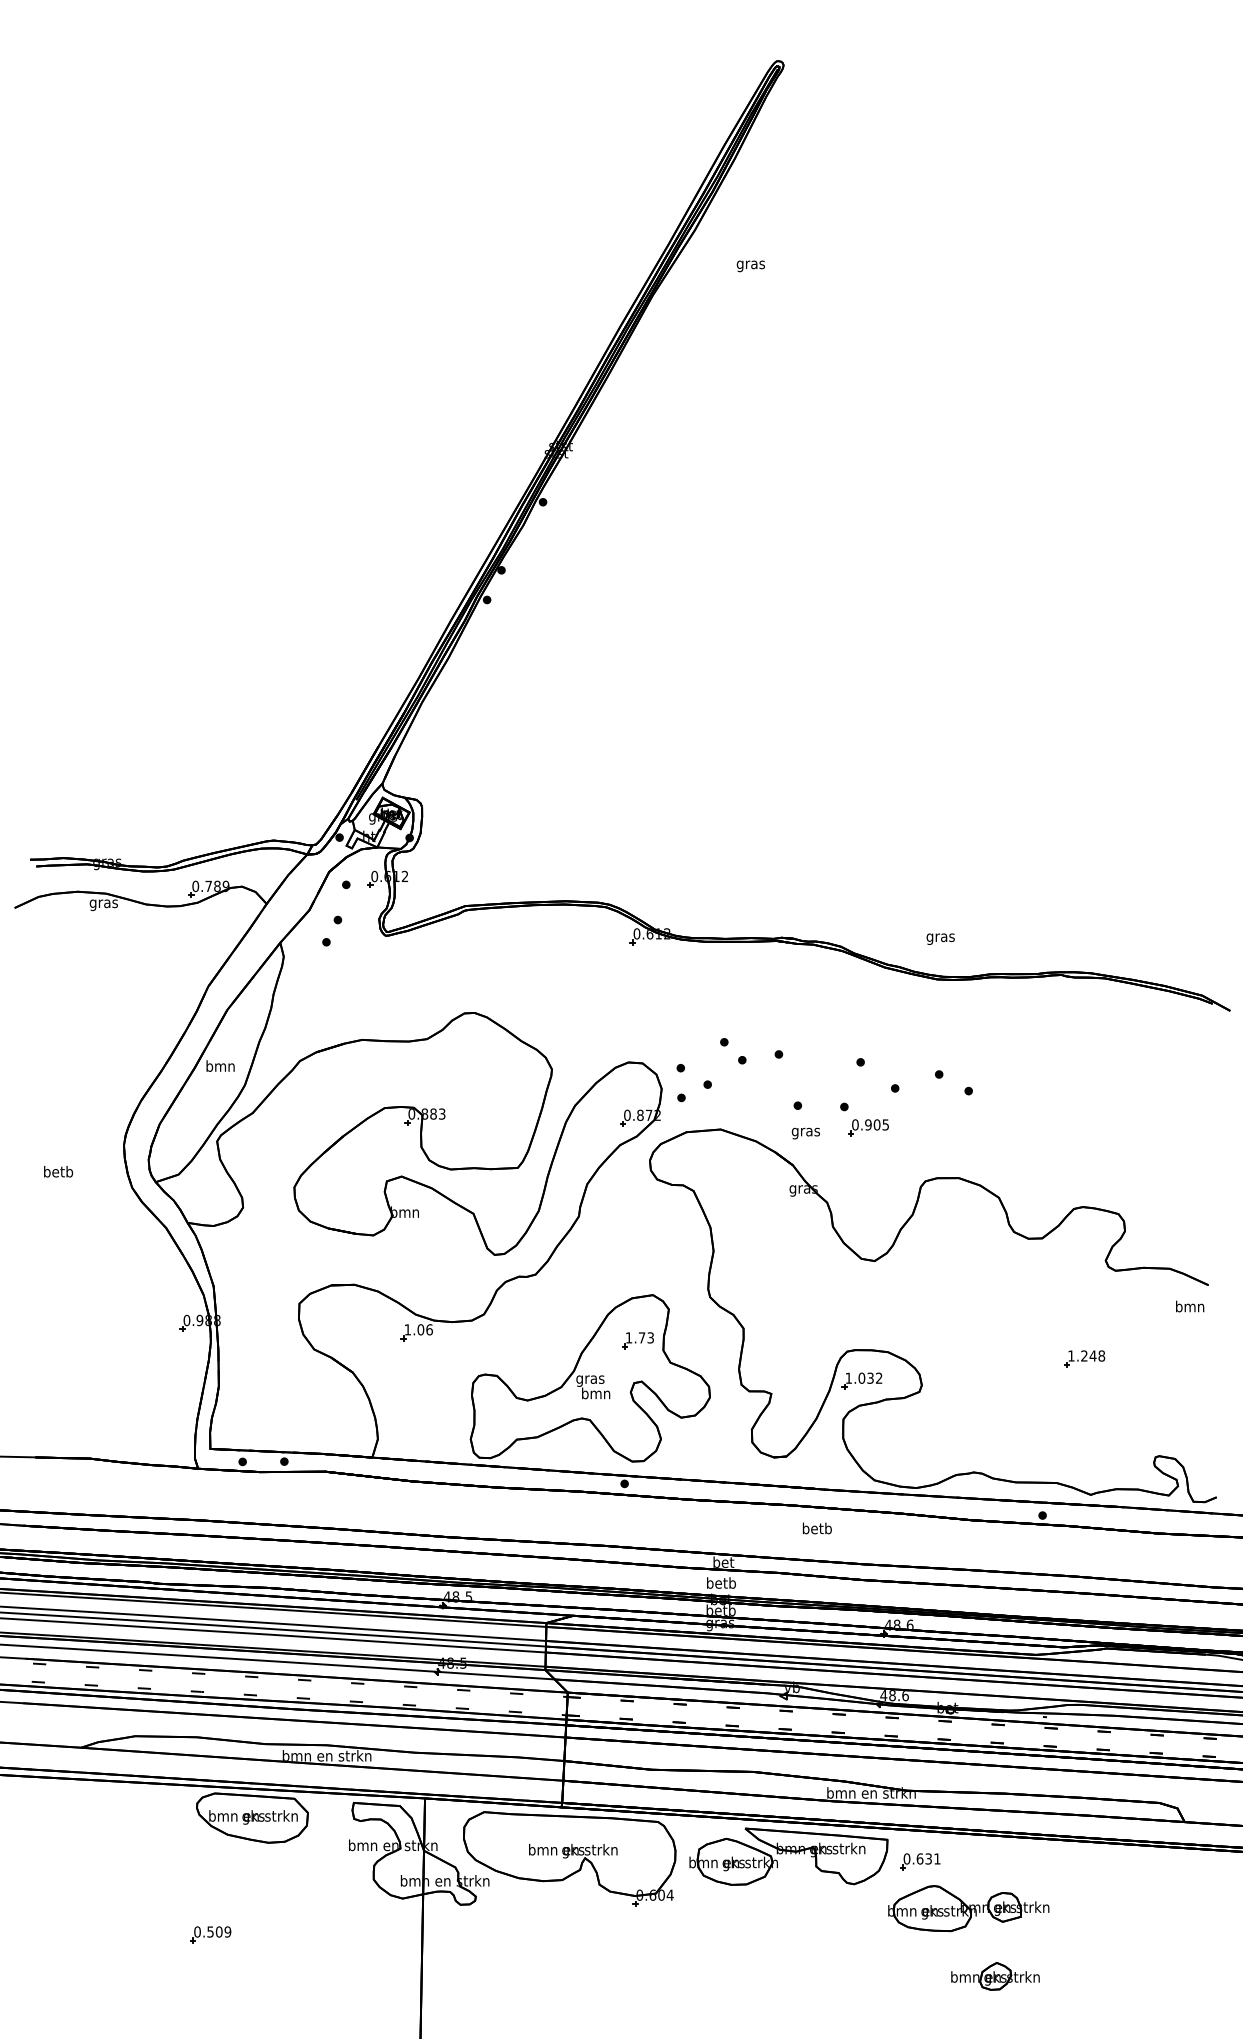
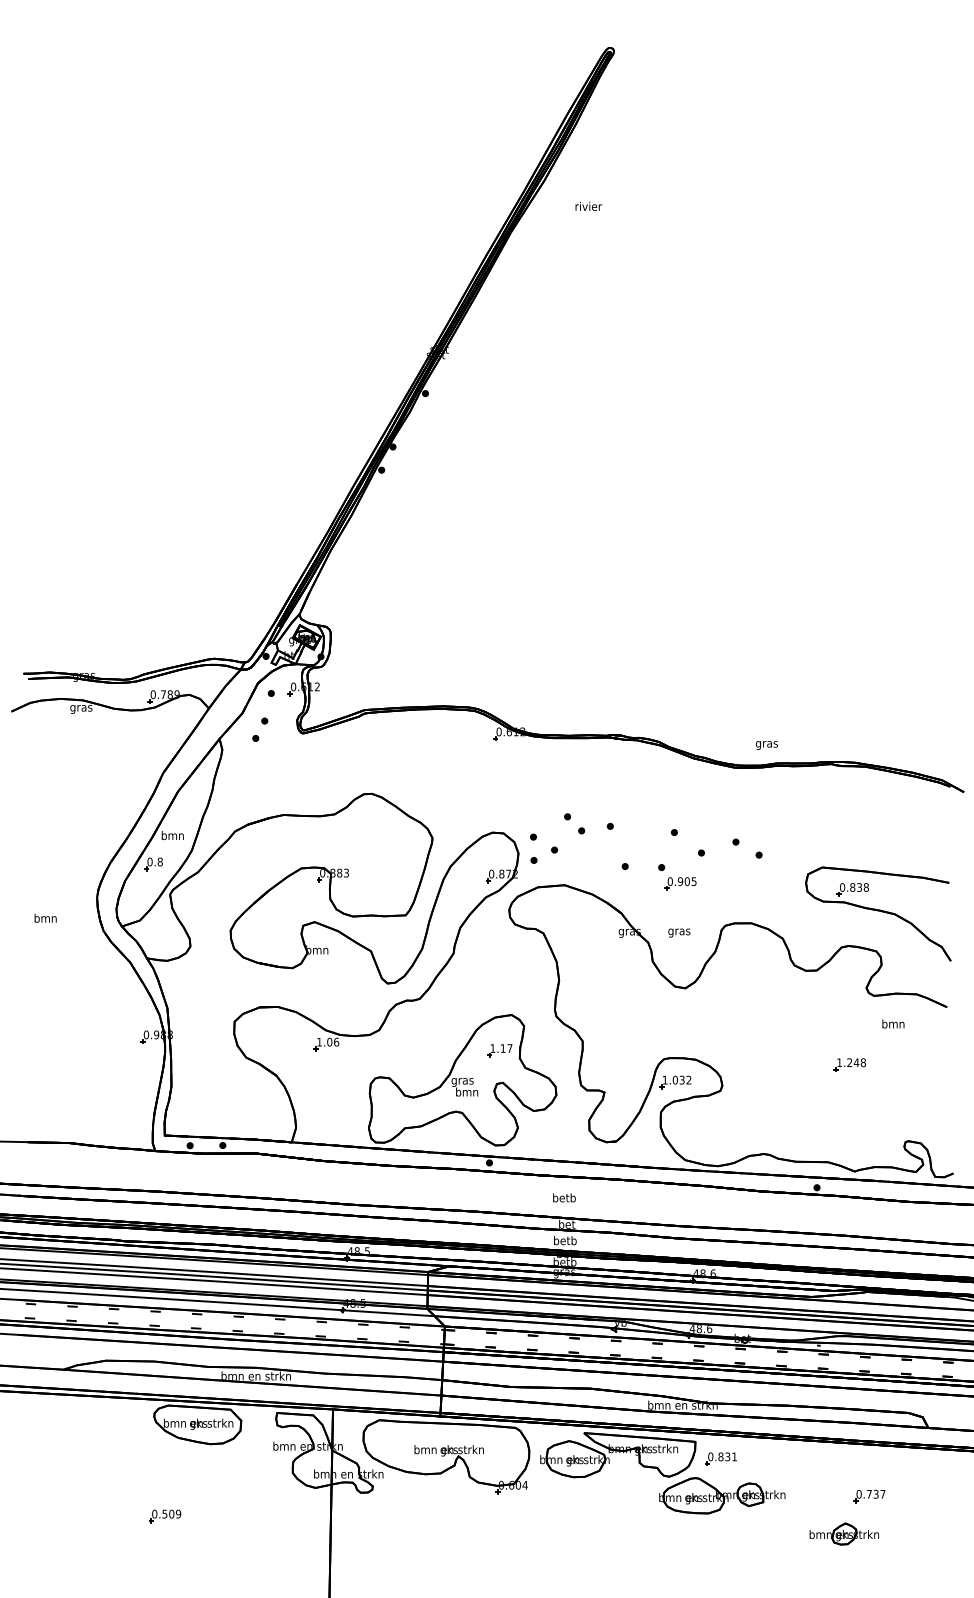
text: (751, 264) -> (588, 207), gras -> rivier
text: (940, 938) -> (766, 744), moved
part: (195, 1102) -> (153, 864), added
text: (805, 1133) -> (679, 933), moved
part: (1120, 1166) -> (878, 914), added
text: (58, 1171) -> (45, 918), betb -> bmn
text: (1190, 1306) -> (893, 1023), moved
text: (646, 1337) -> (506, 1048), 1.73 -> 1.17
text: (816, 1528) -> (563, 1197), moved
text: (919, 1858) -> (720, 1456), 0.631 -> 0.831
part: (968, 1908) -> (722, 1495), moved
part: (1109, 1909) -> (869, 1496), added
part: (995, 1976) -> (844, 1534), moved

